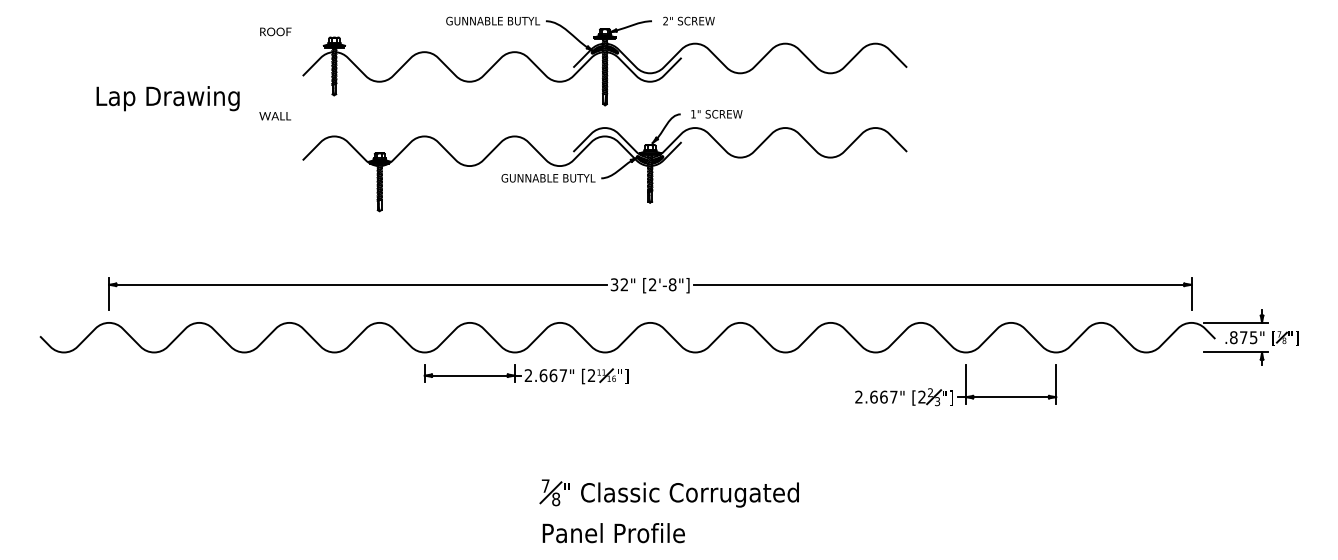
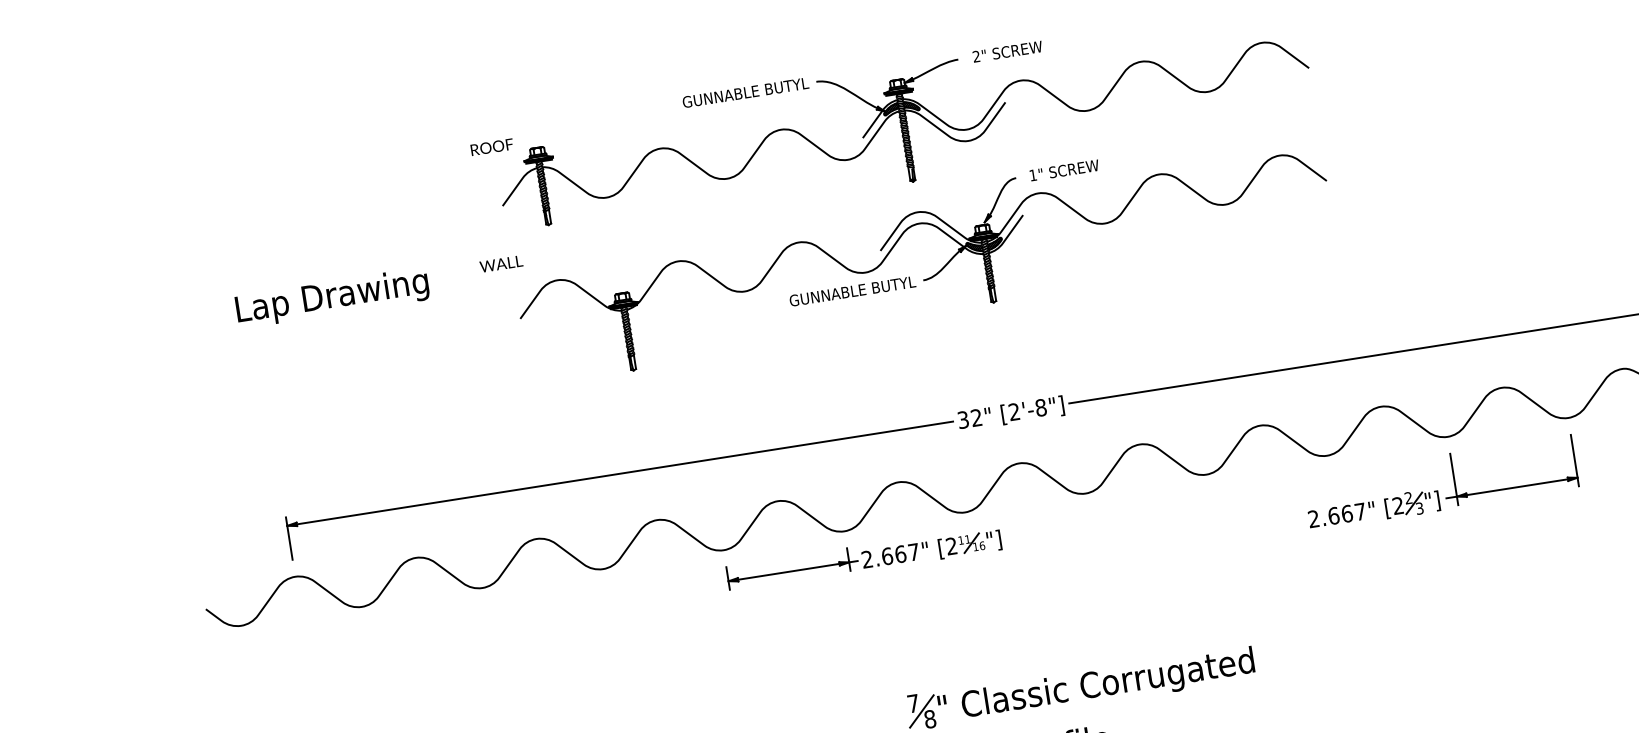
text: (275, 31) -> (491, 146), moved
text: (167, 98) -> (331, 297), moved
text: (274, 116) -> (500, 264), moved

